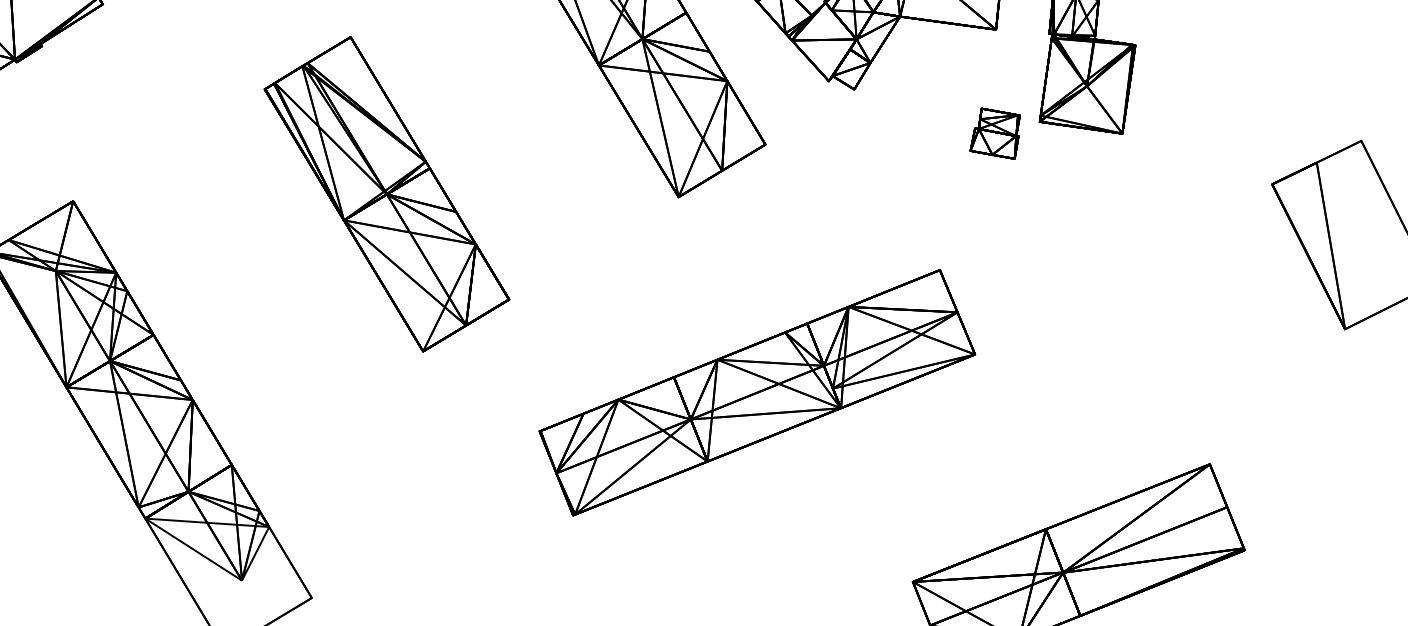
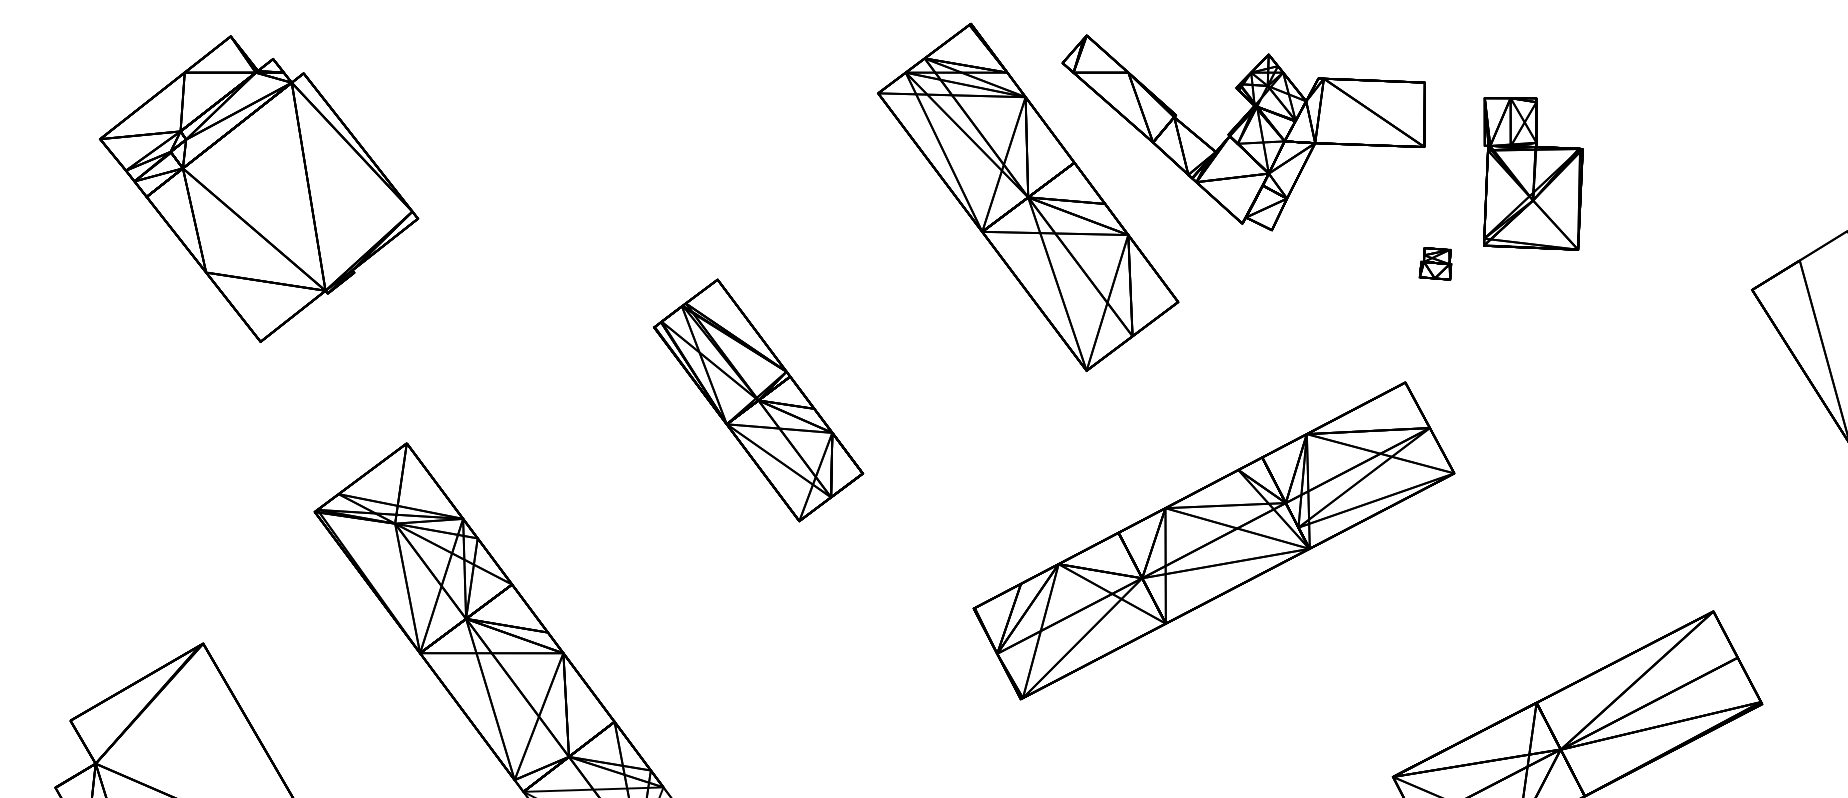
part: (995, 133) -> (1435, 263), size x0.6
part: (386, 194) -> (758, 400), size x0.7
part: (756, 392) -> (1213, 540), moved

